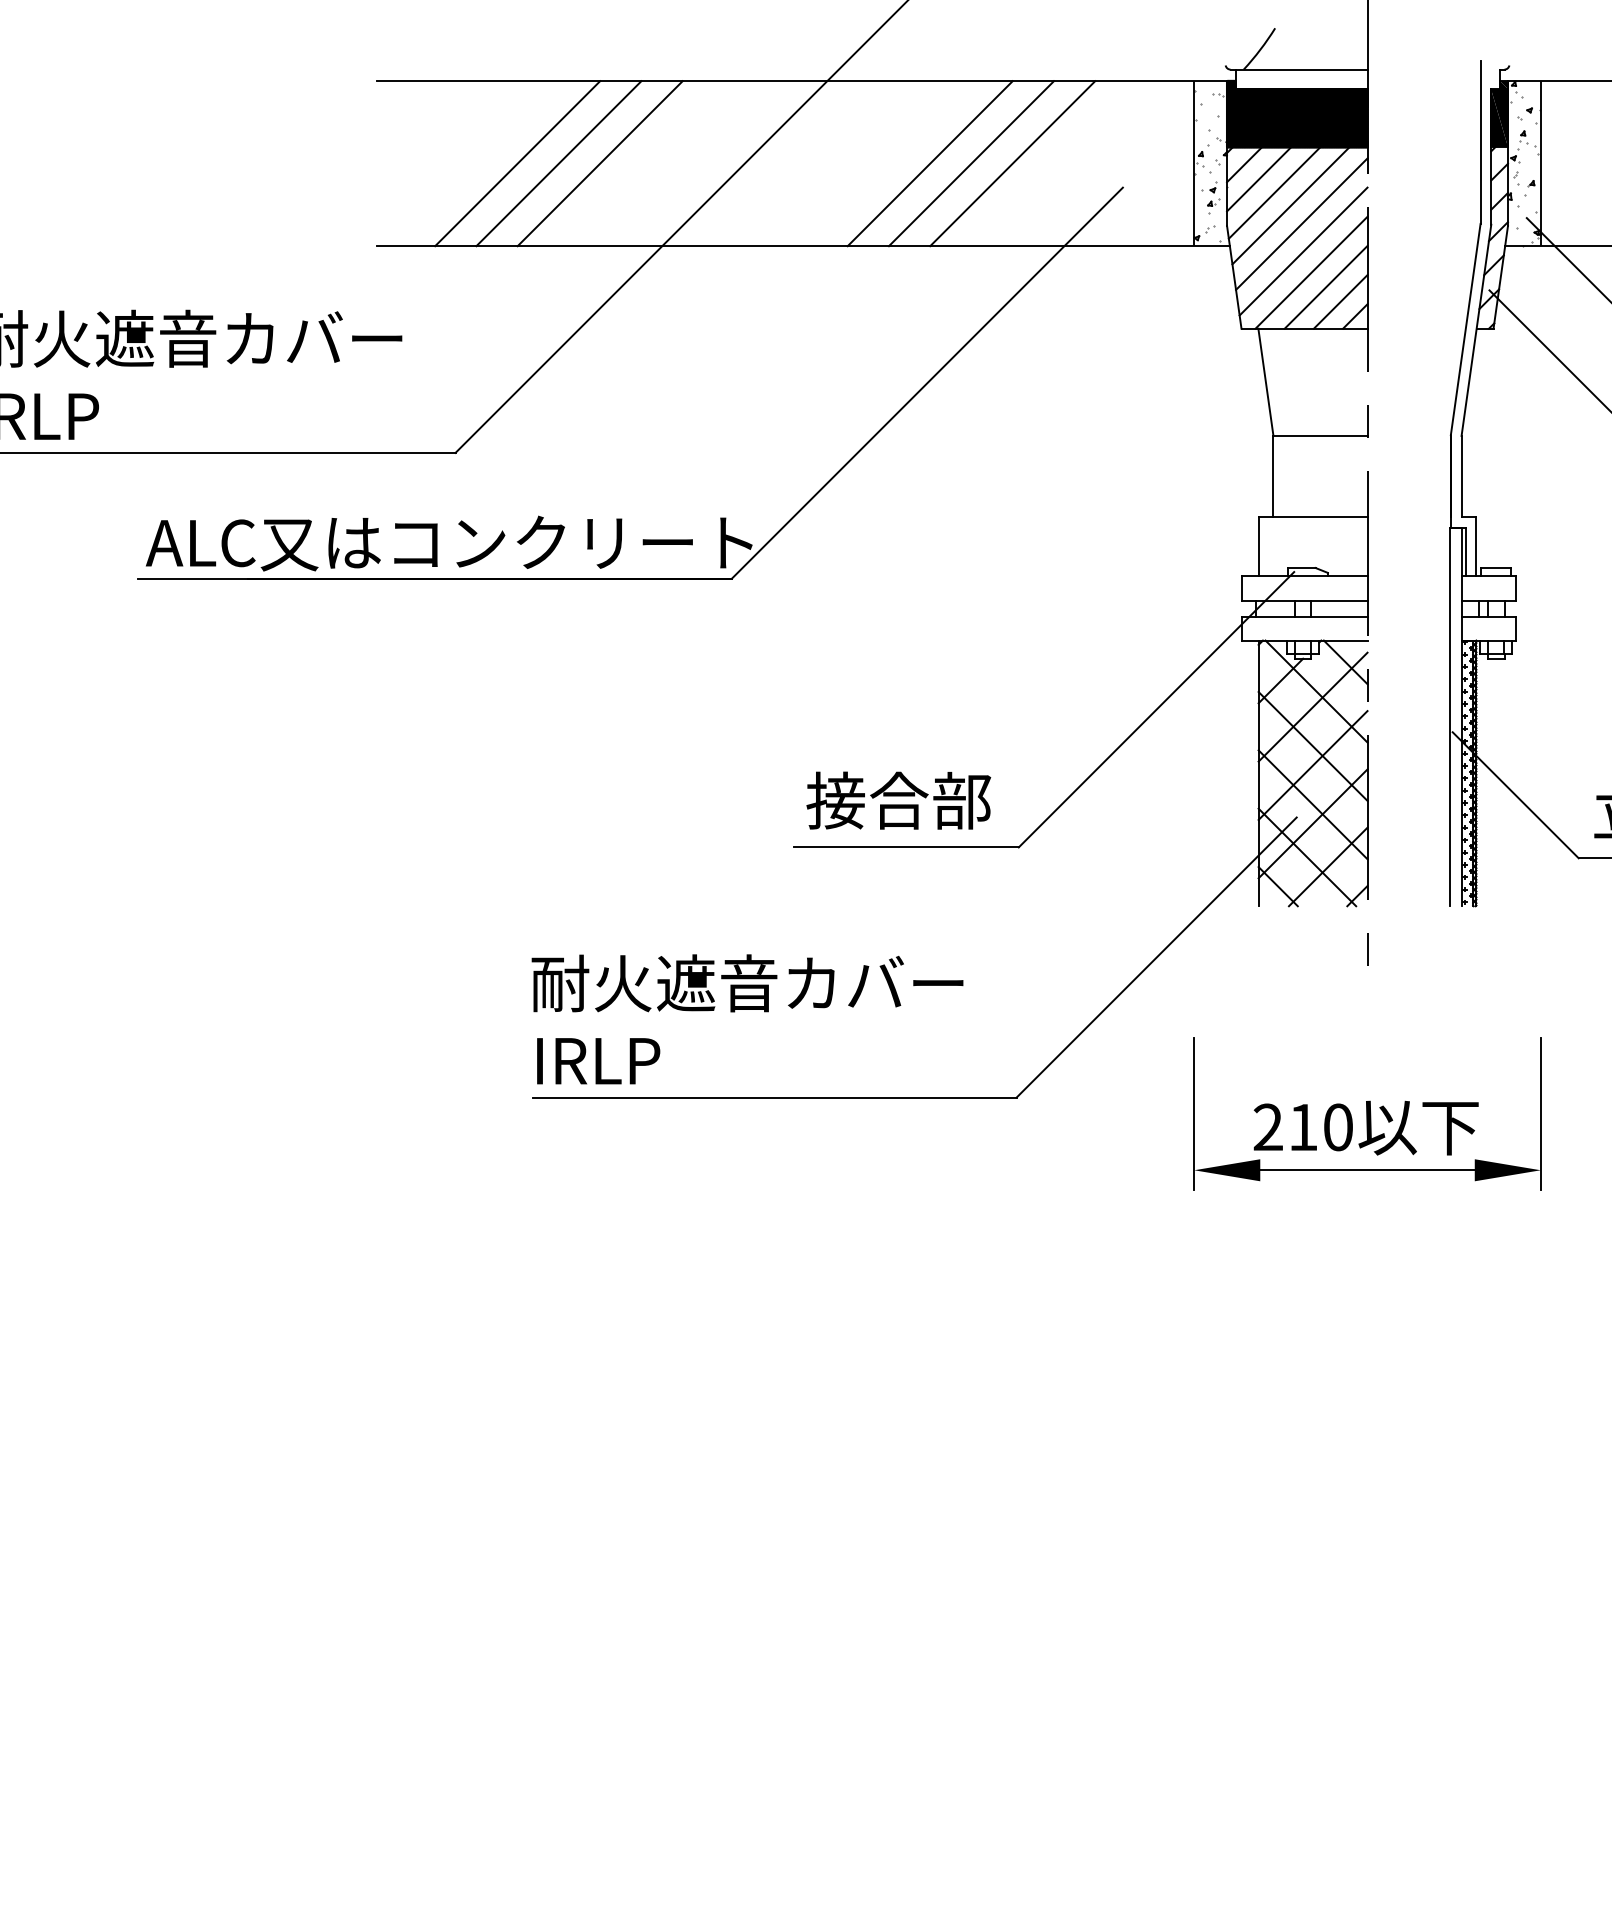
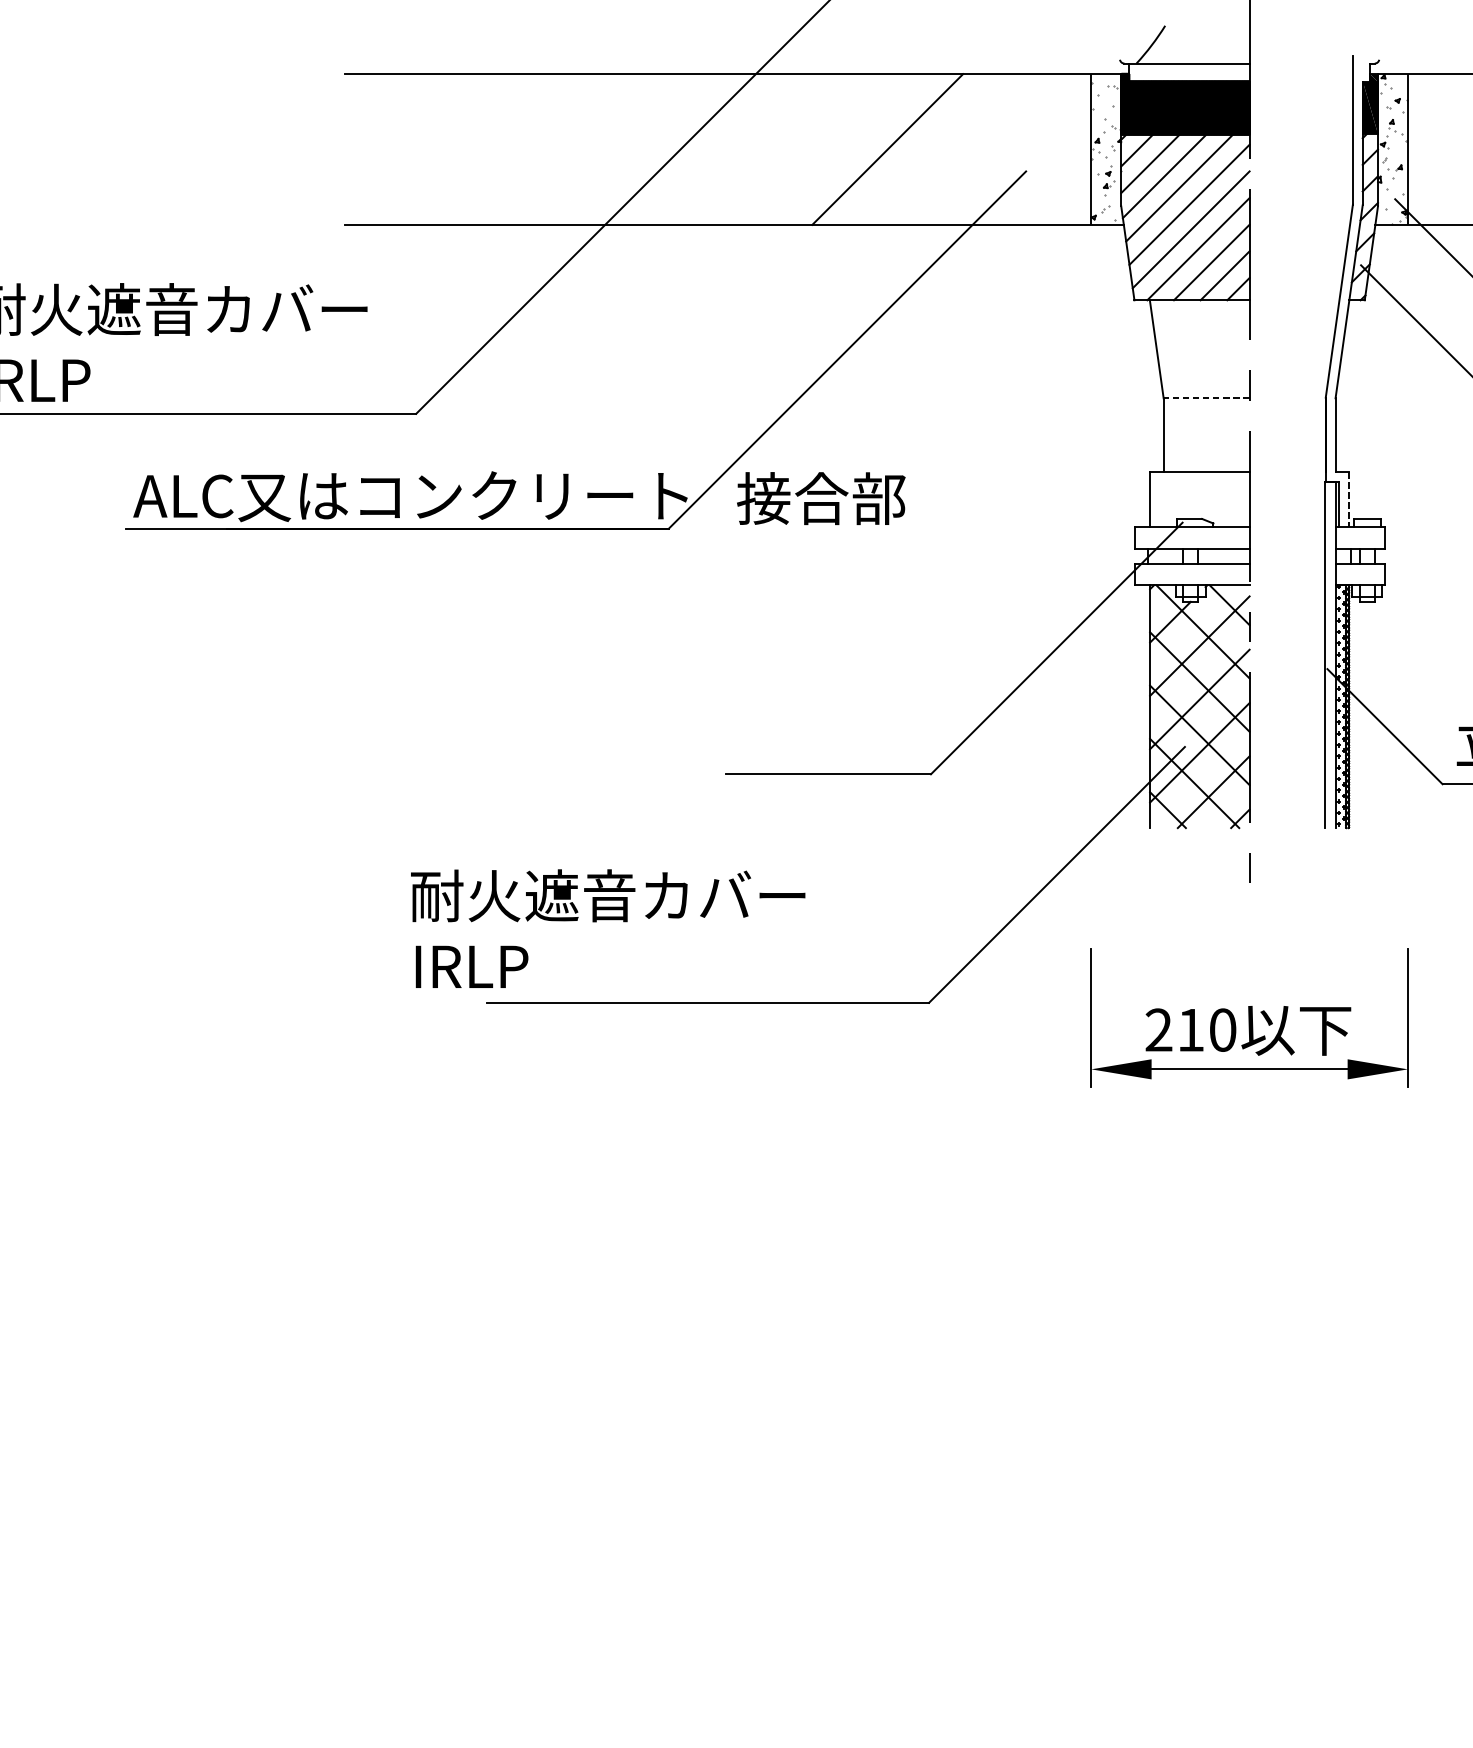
line: (517, 163) -> (472, 149), removed
line: (558, 163) -> (510, 149), removed
line: (599, 163) -> (547, 149), removed
line: (929, 163) -> (849, 149), removed
line: (1012, 163) -> (925, 149), removed
line: (1320, 435) -> (1206, 397), solid -> dashed
line: (1476, 546) -> (1349, 499), solid -> dashed
text: (898, 800) -> (821, 498), moved
text: (747, 1019) -> (608, 928), moved

